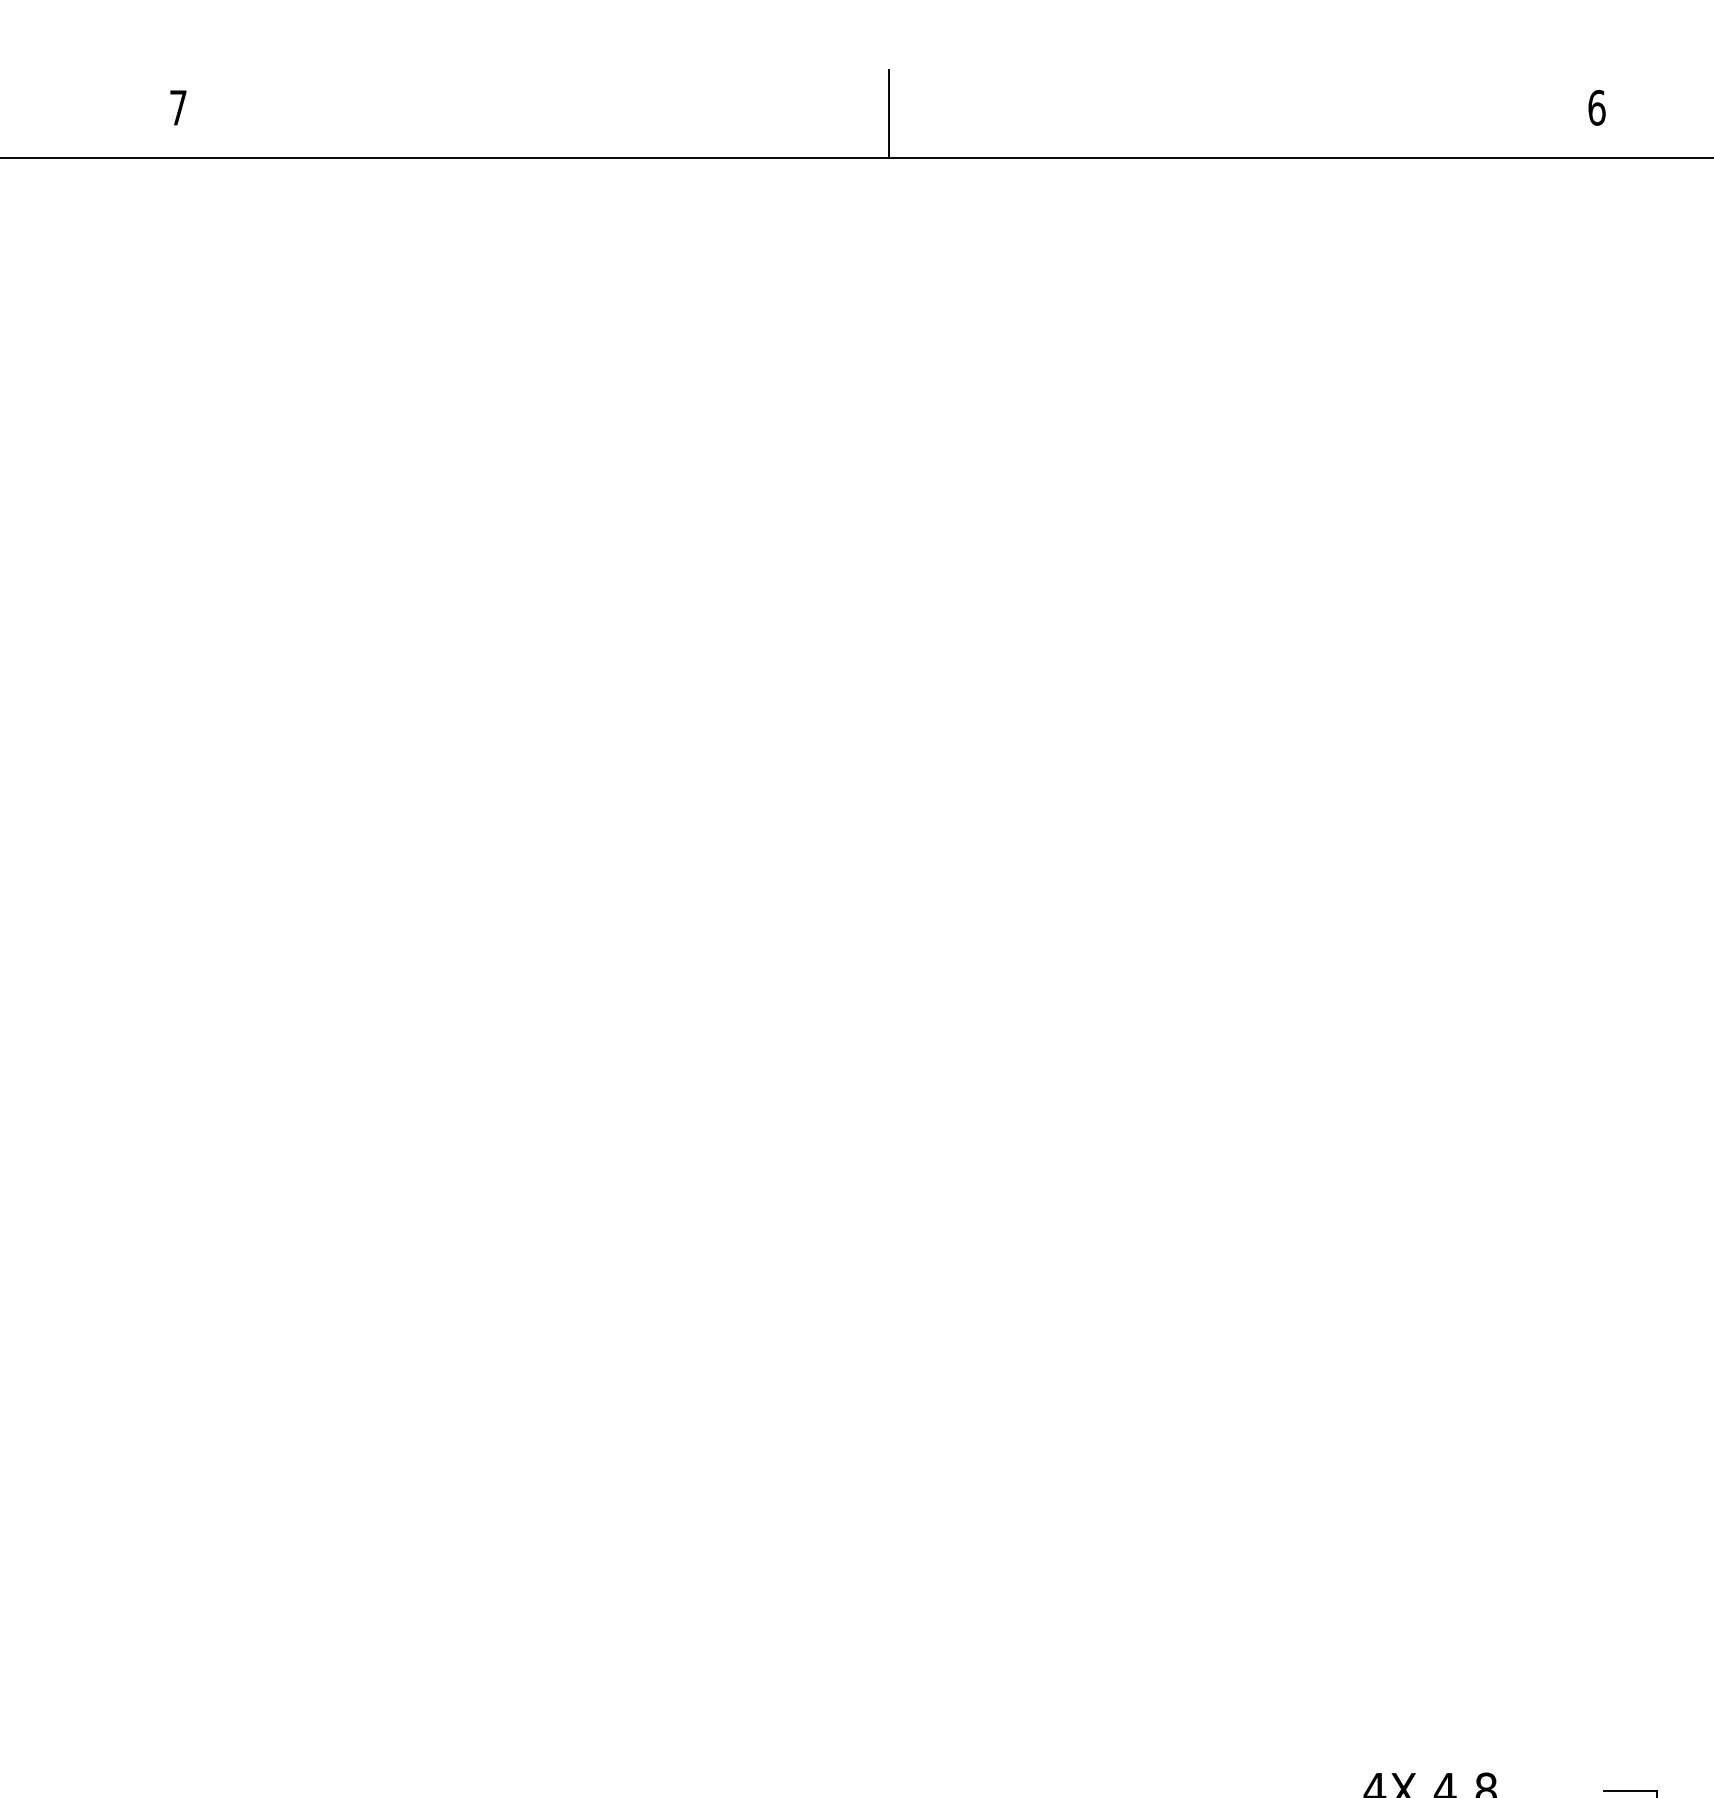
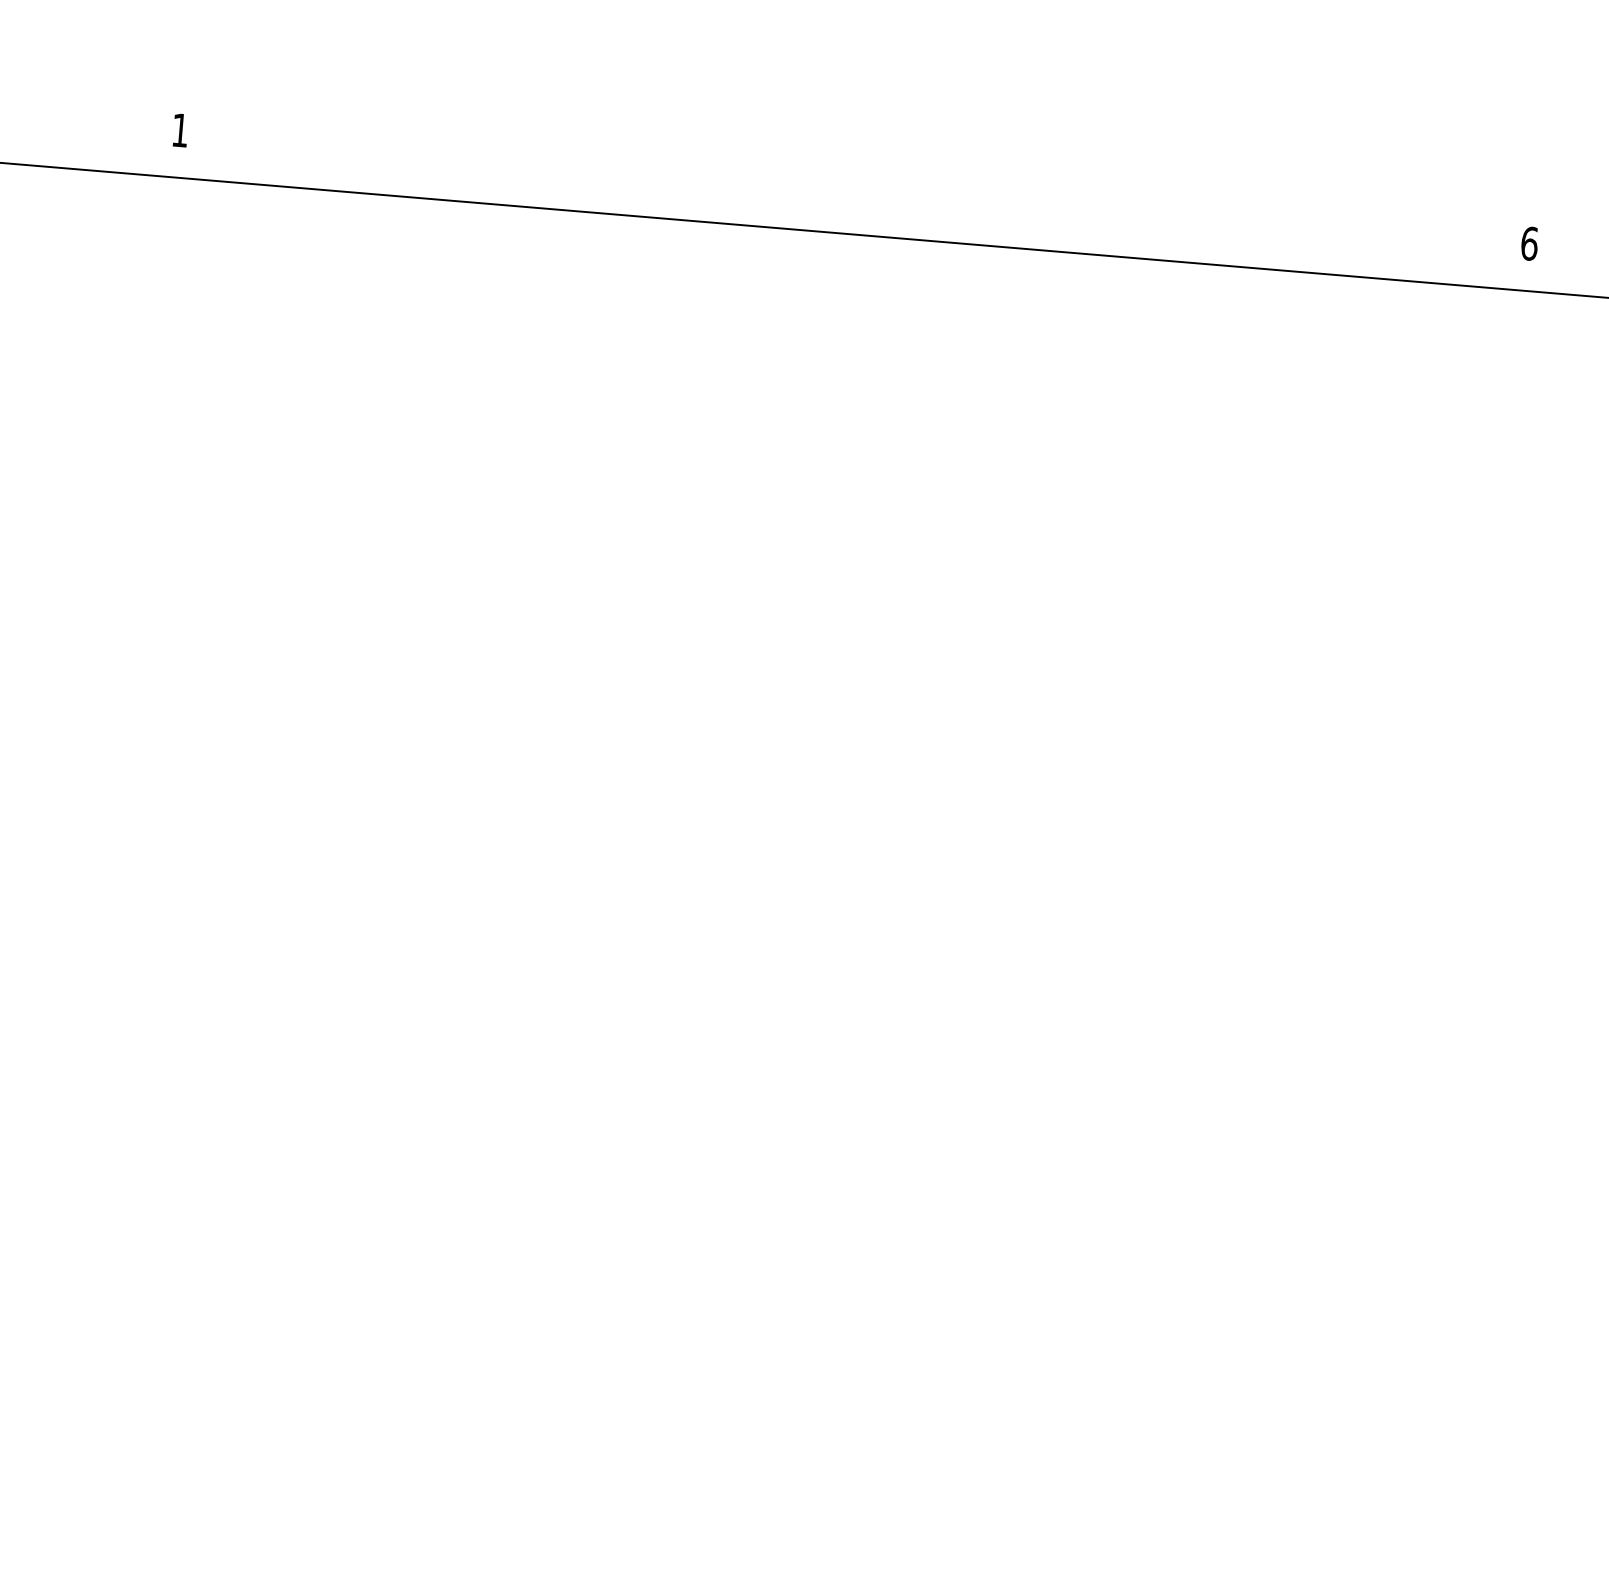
text: (178, 107) -> (180, 130), 7 -> 1
line: (889, 113) -> (856, 192), removed

